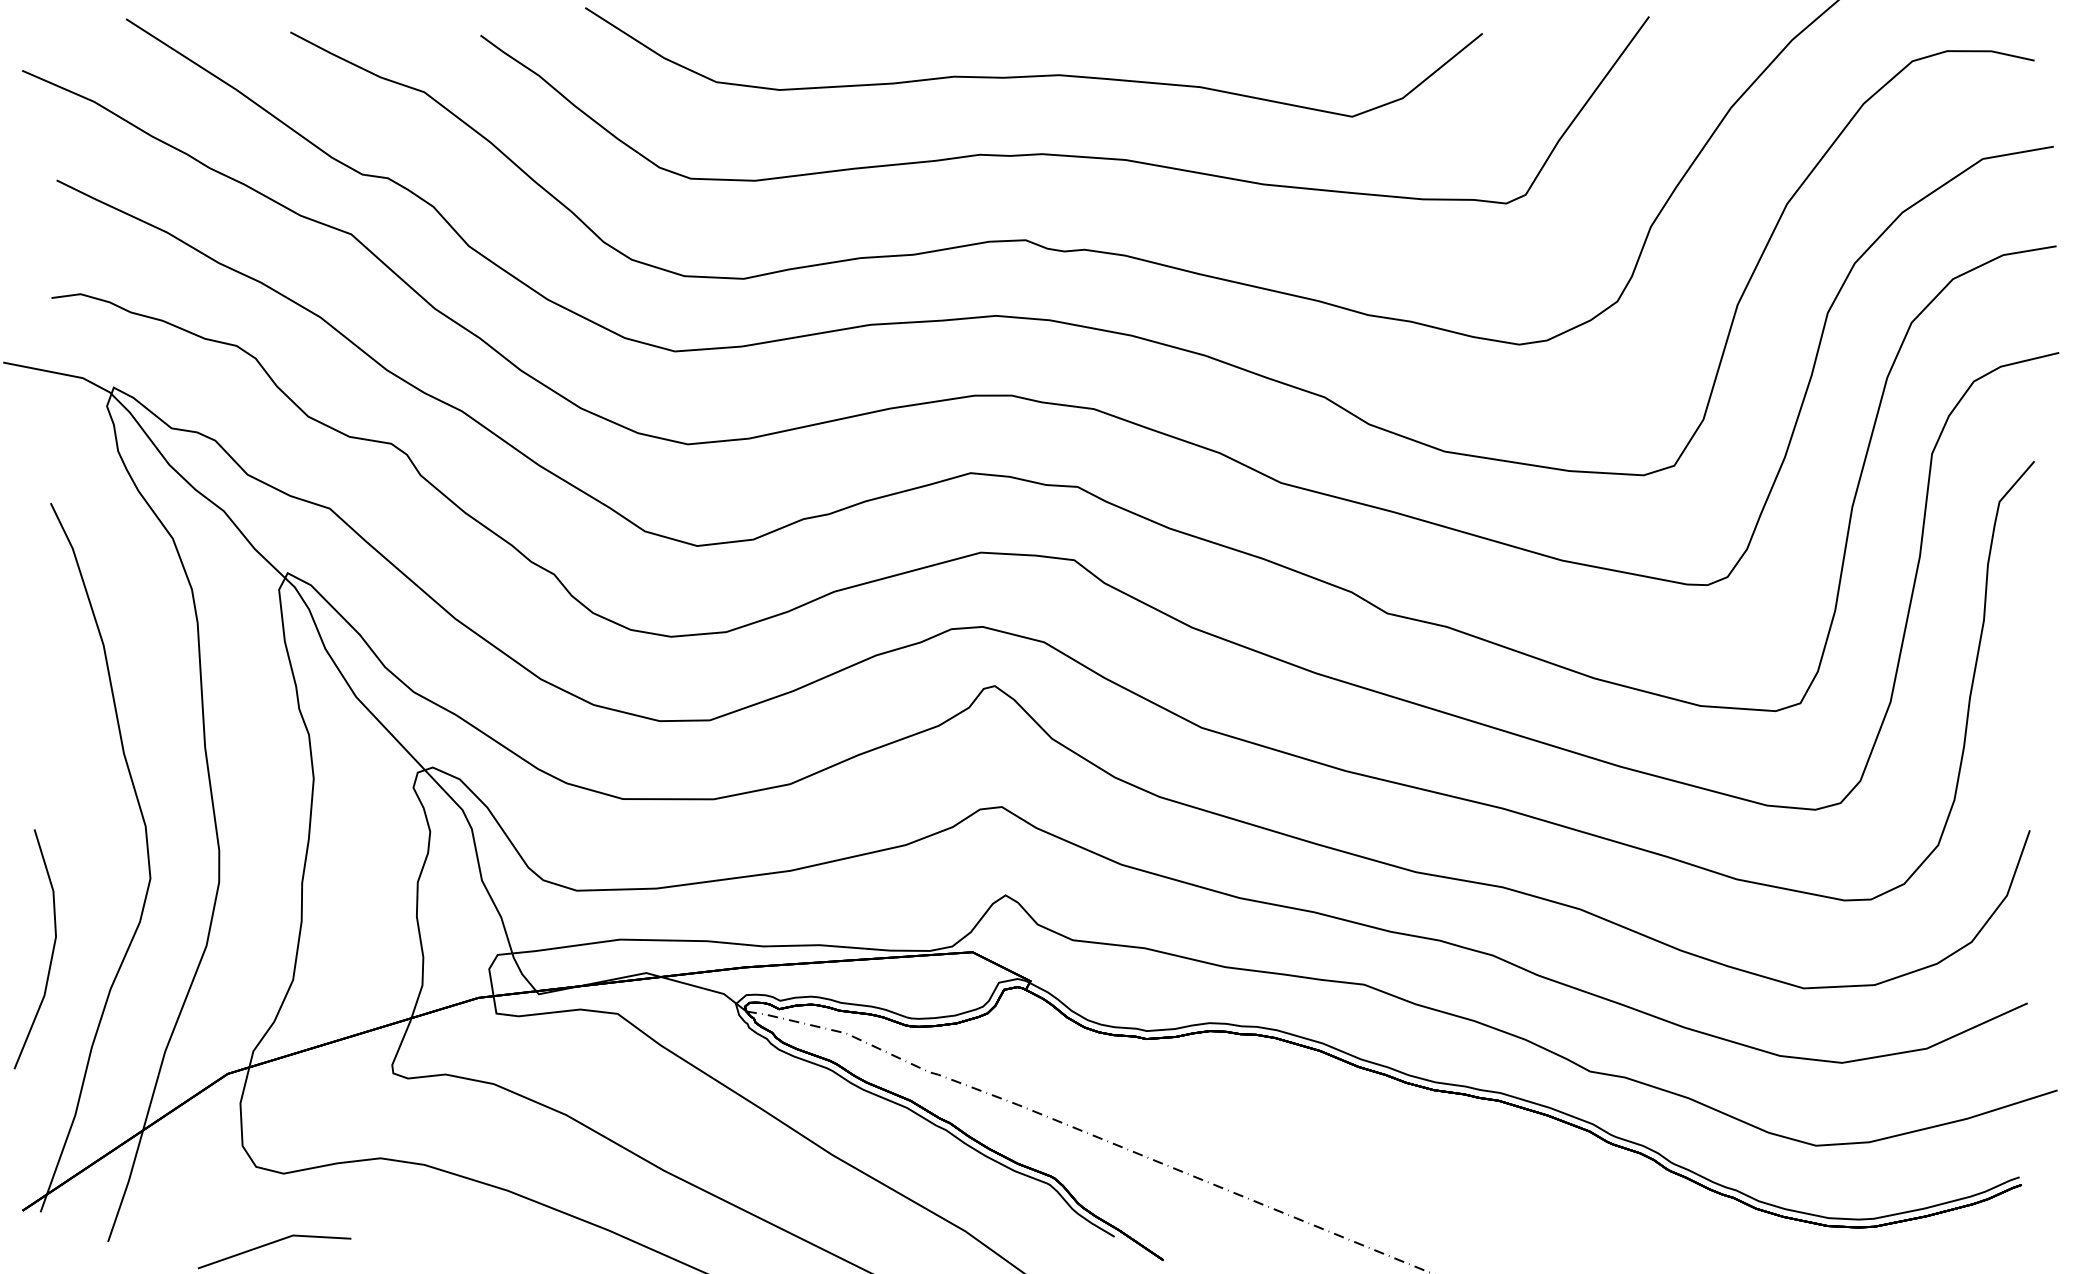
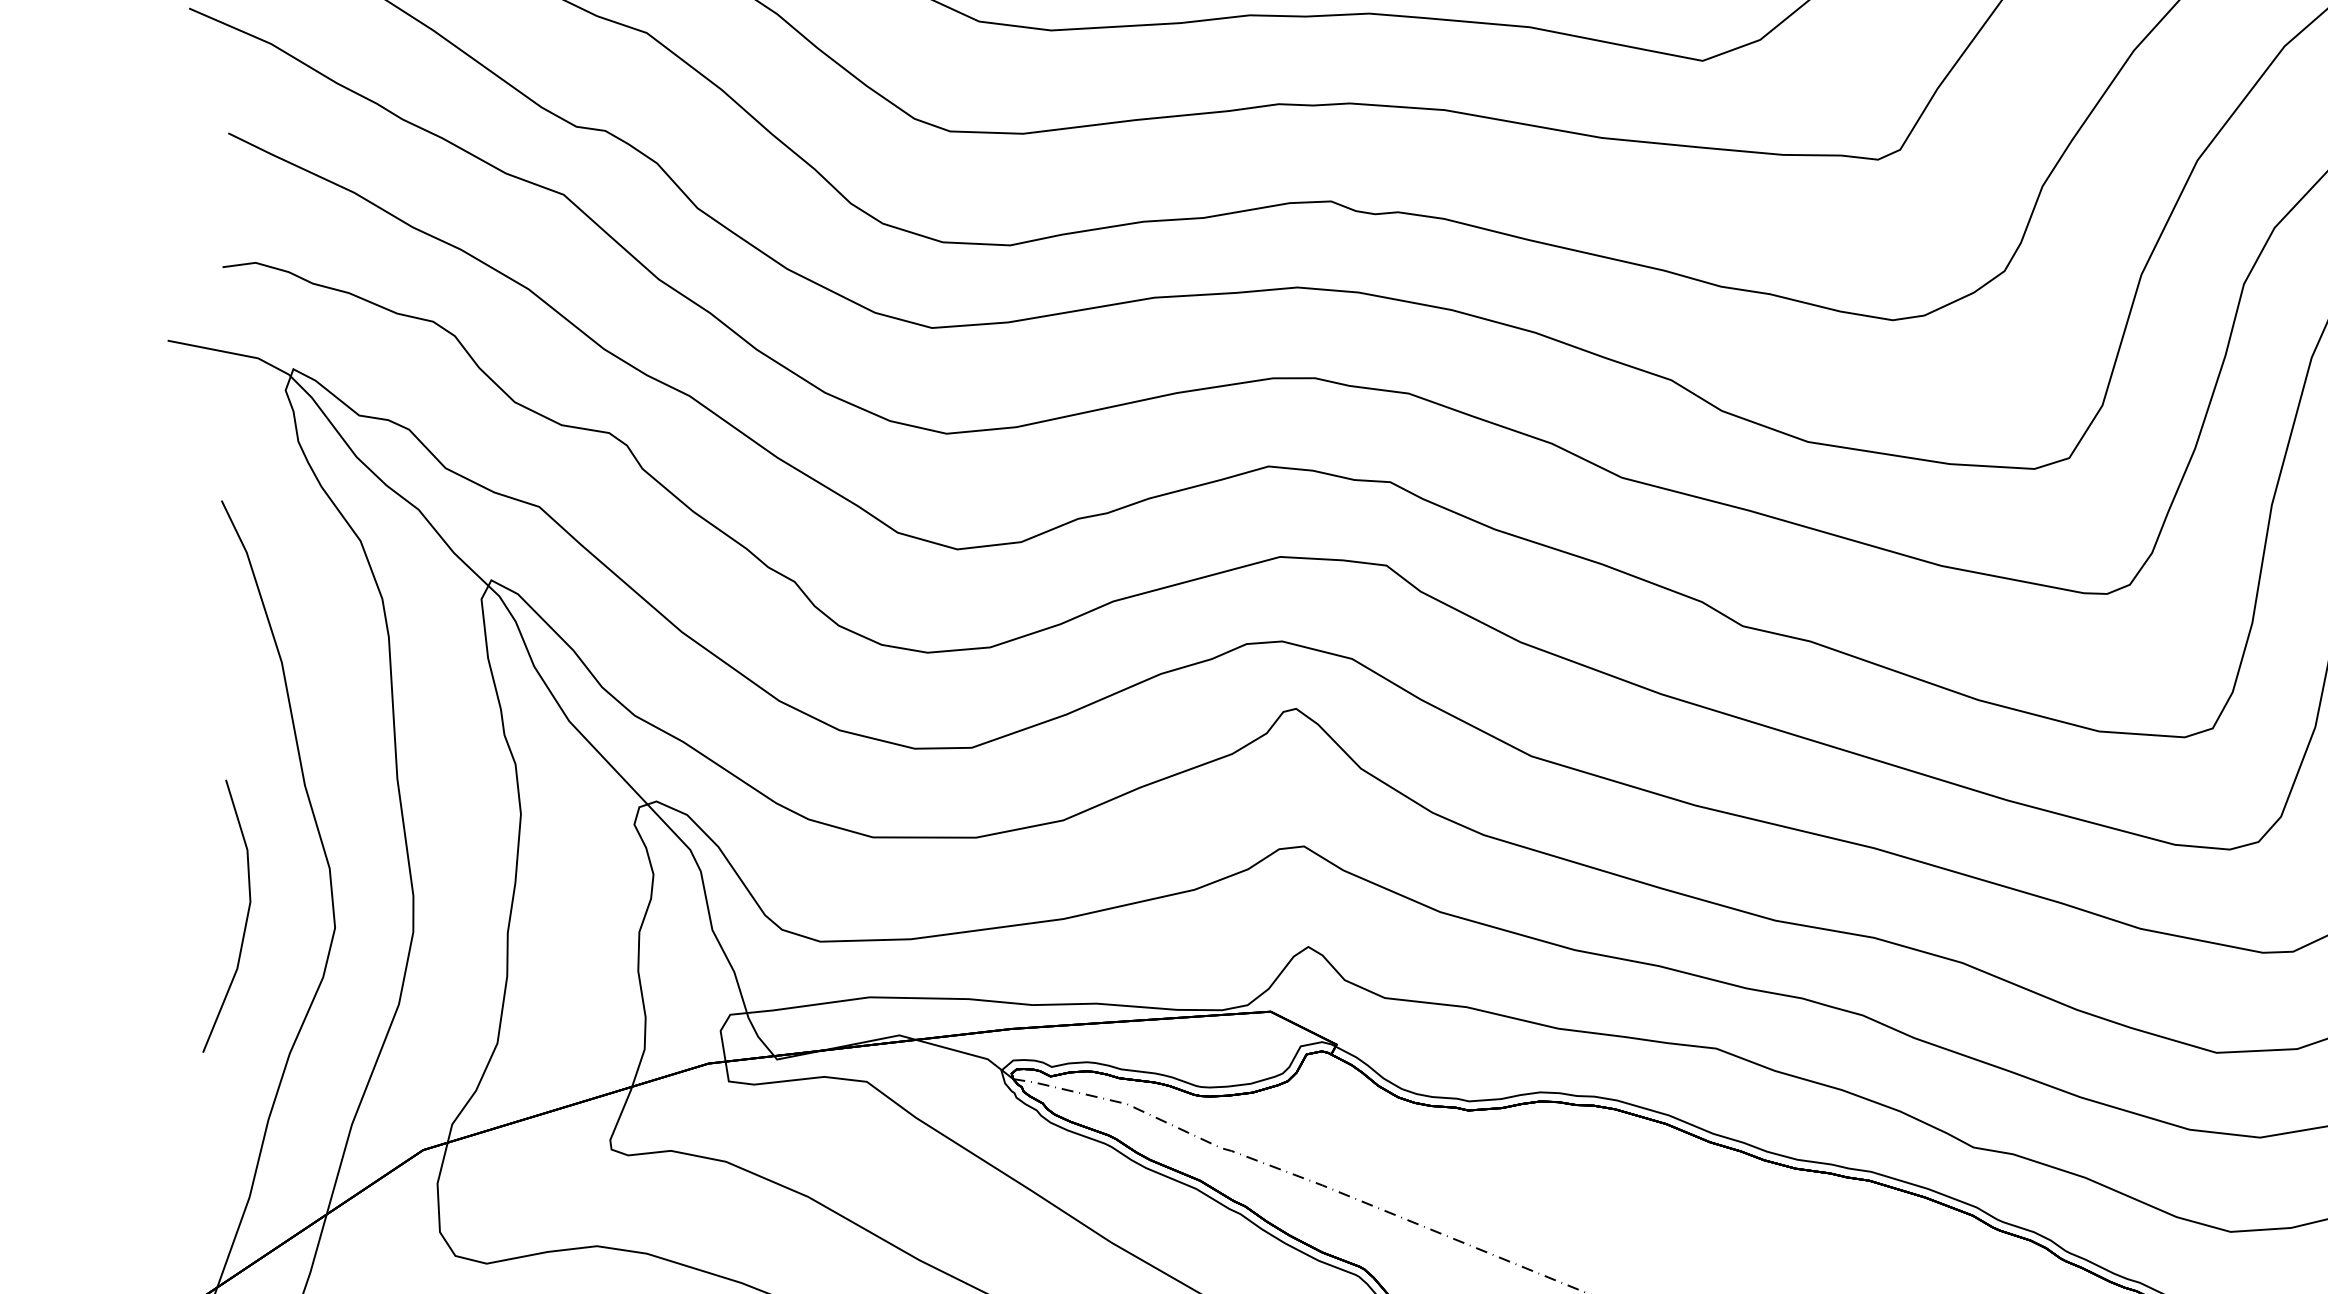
line: (51, 953) -> (245, 920), moved

